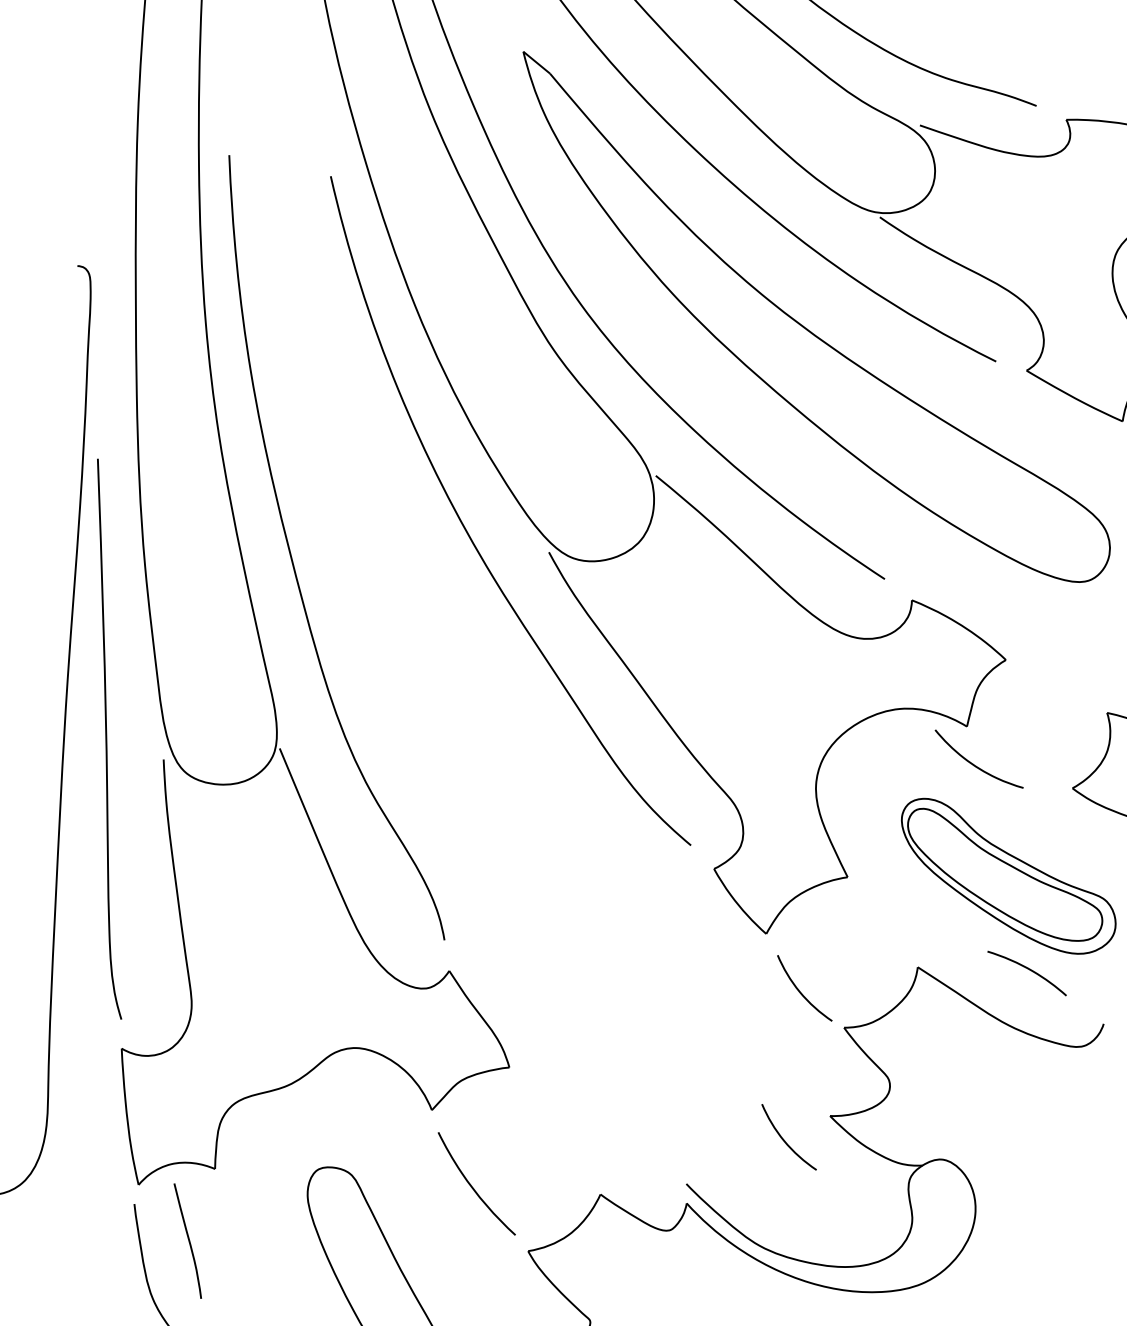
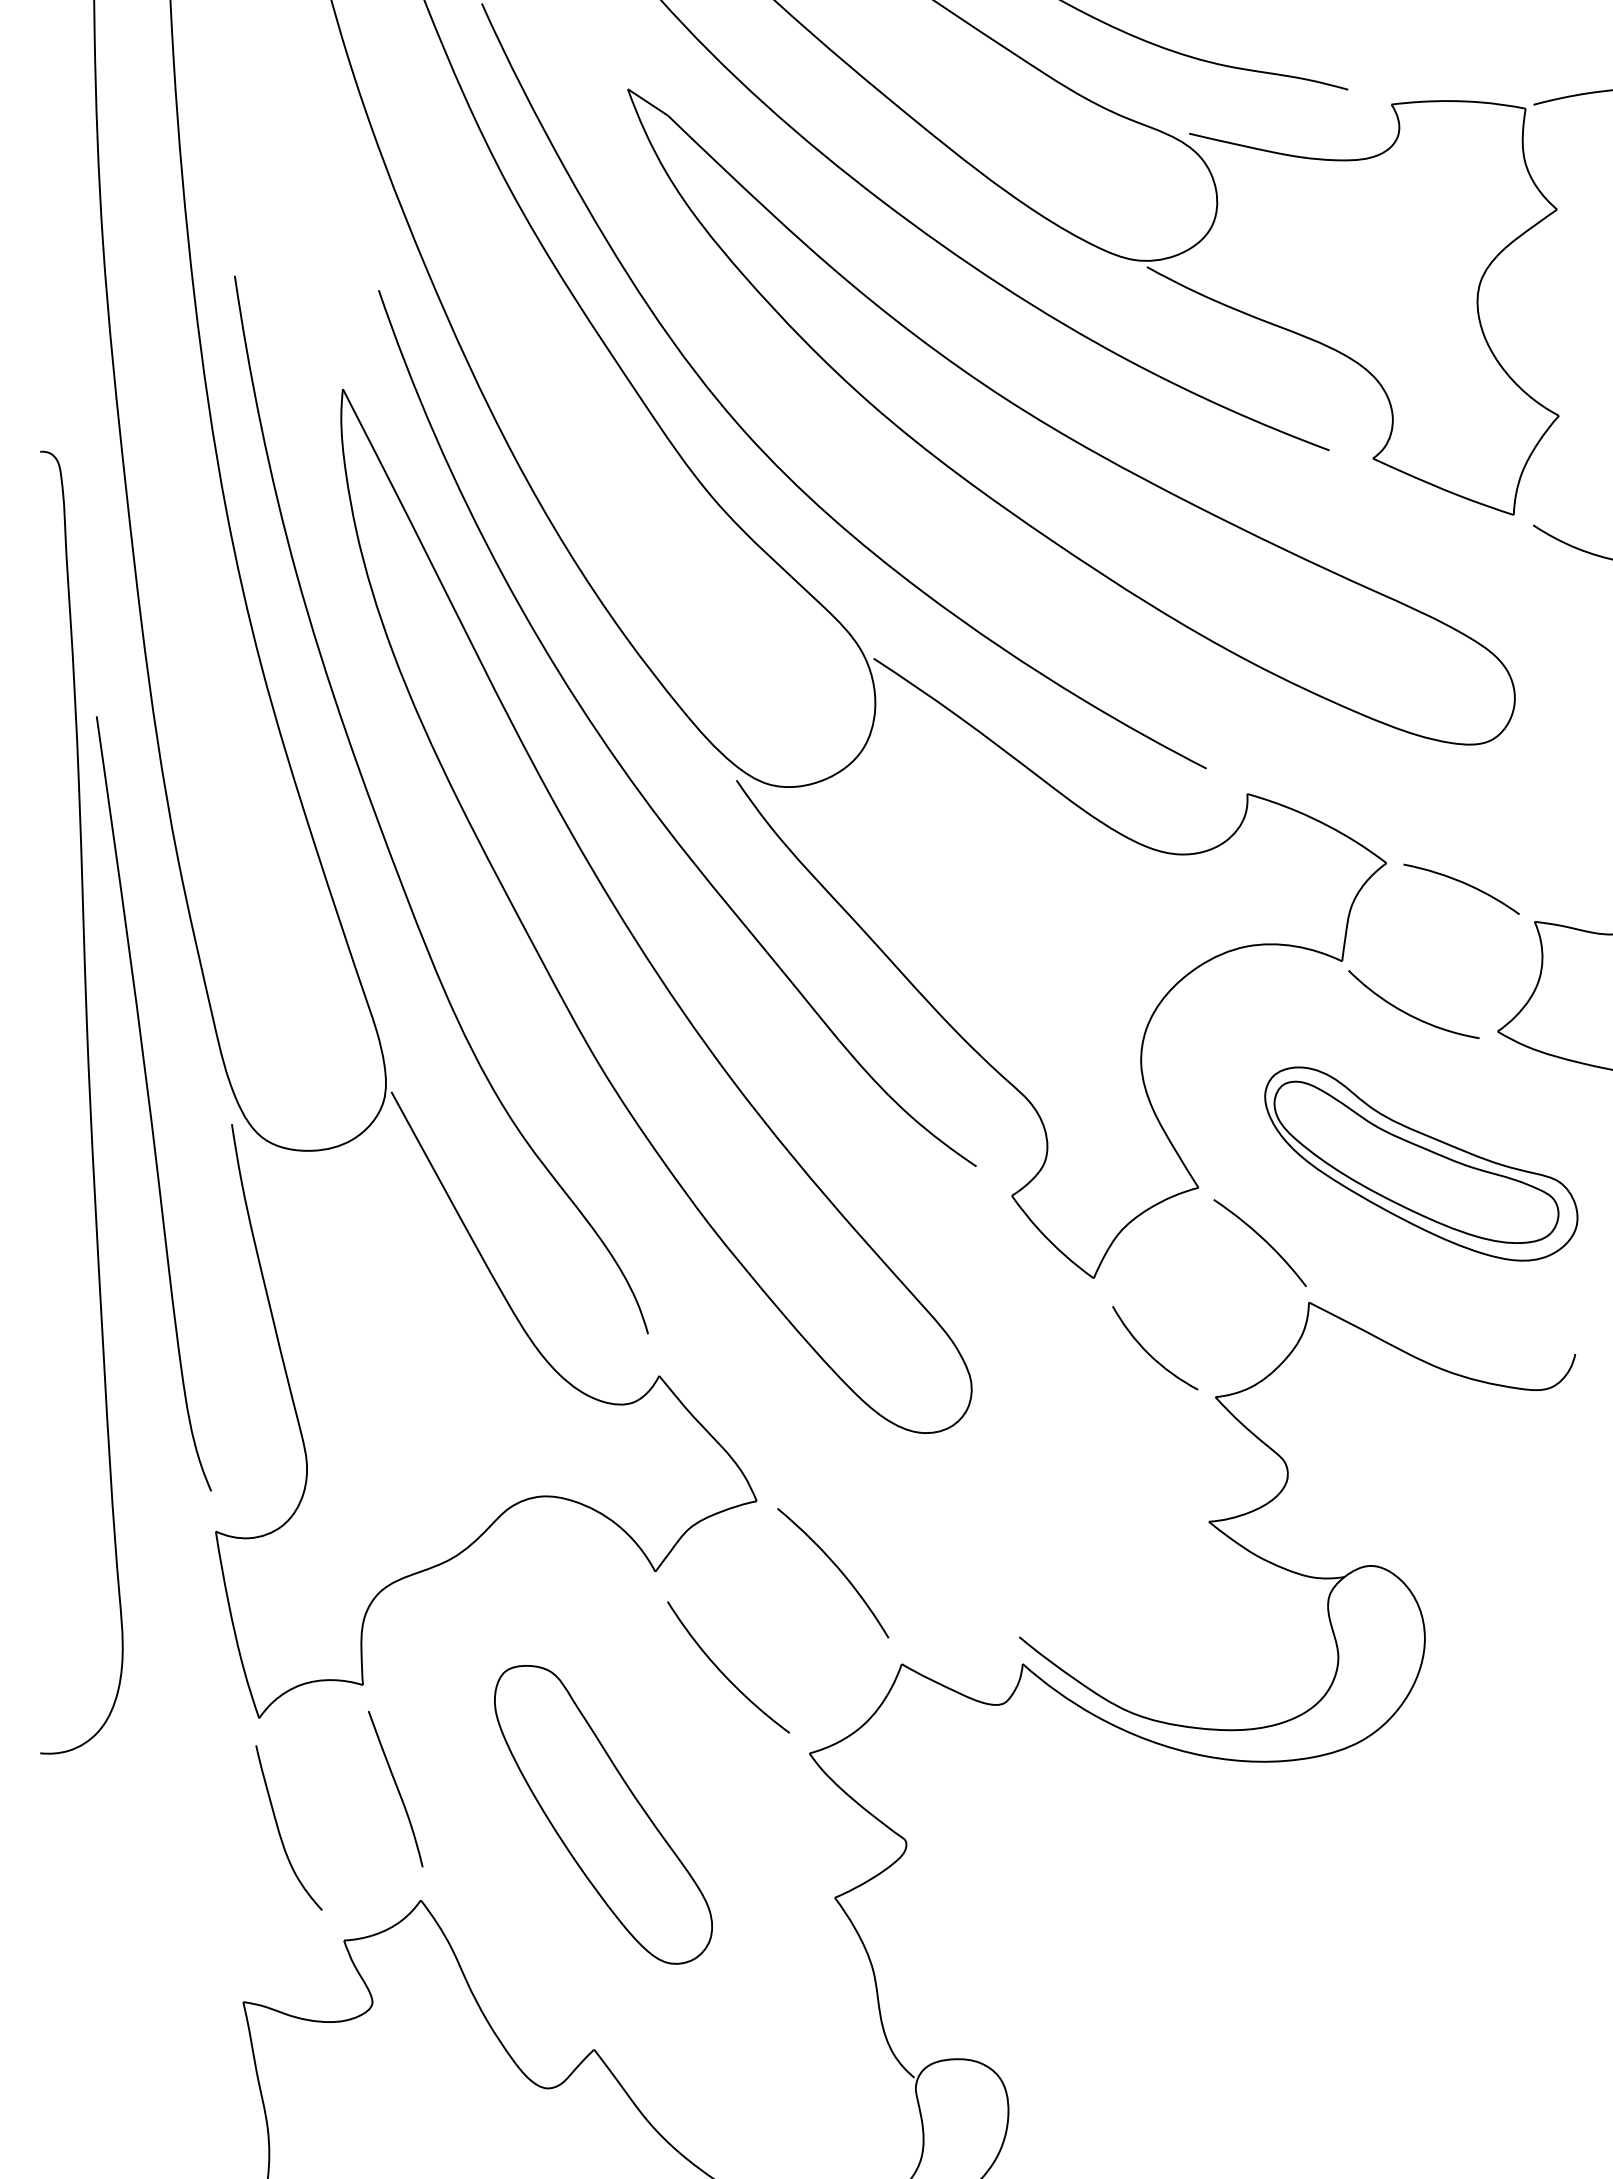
part: (461, 648) -> (628, 926), added
curve: (974, 764) -> (1407, 1012), moved
curve: (889, 918) -> (1262, 1239), added
curve: (1029, 970) -> (1464, 884), moved
curve: (563, 1123) -> (839, 1571), added
curve: (784, 1140) -> (1149, 1562), removed
curve: (188, 1240) -> (396, 1788), moved

